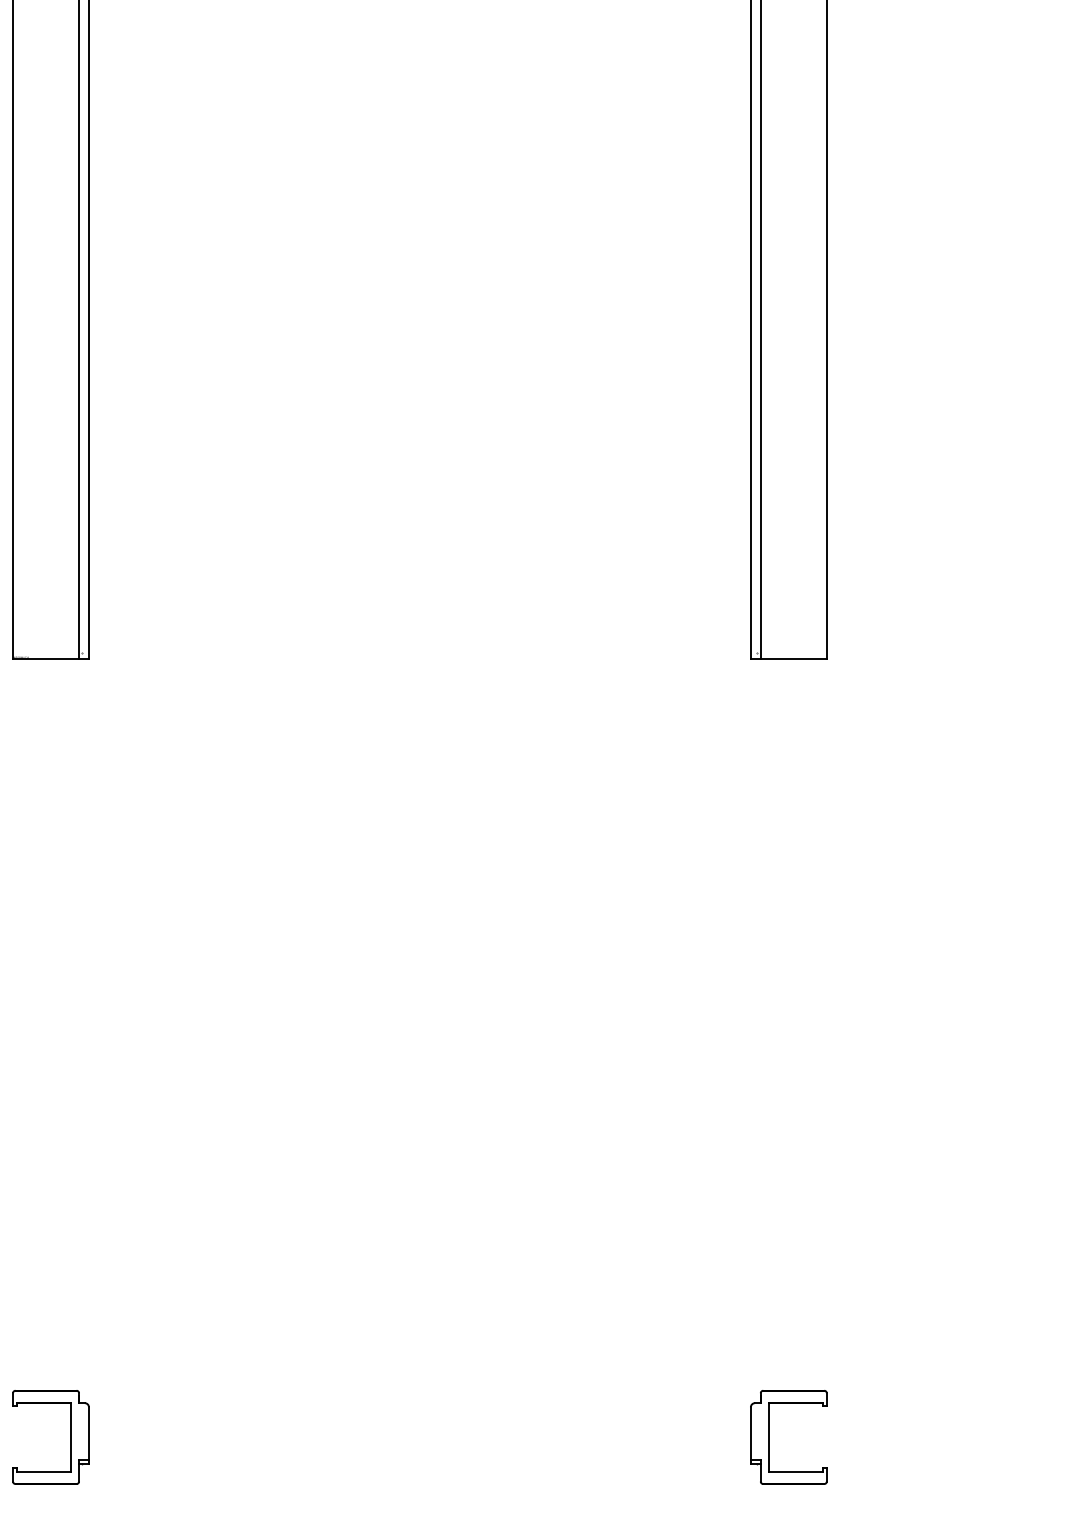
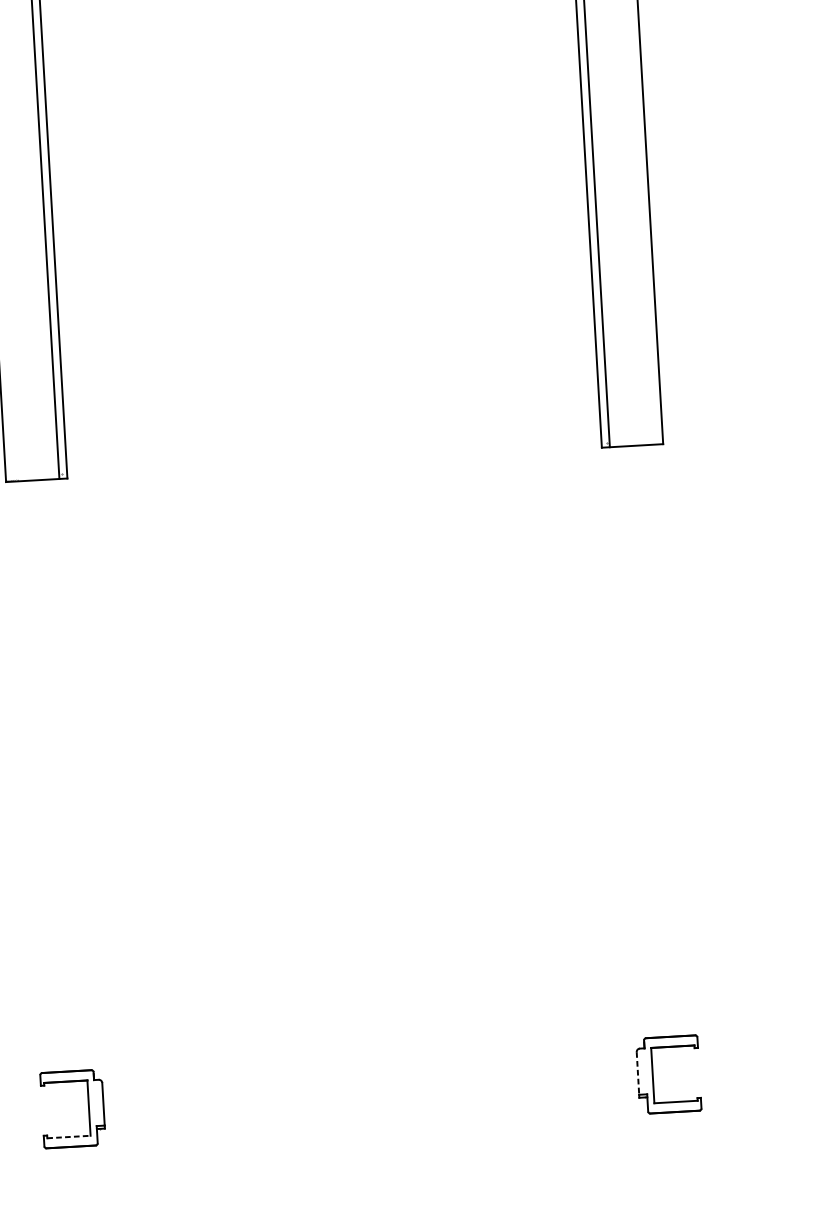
line: (750, 1434) -> (637, 1074), solid -> dashed
line: (44, 1471) -> (69, 1136), solid -> dashed

